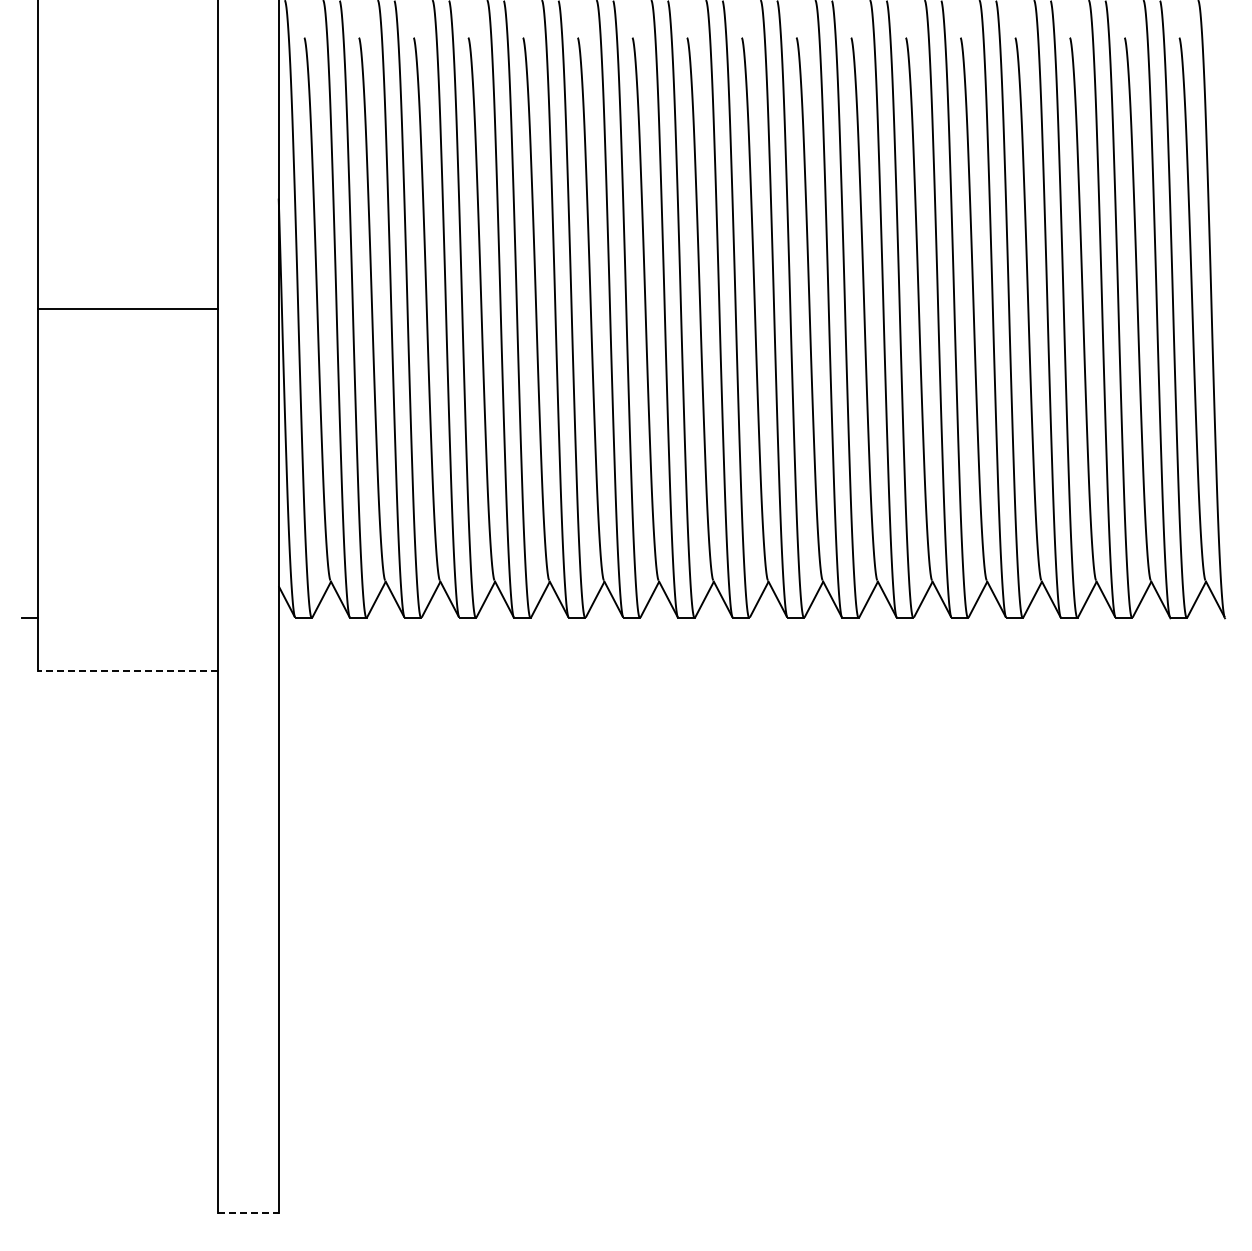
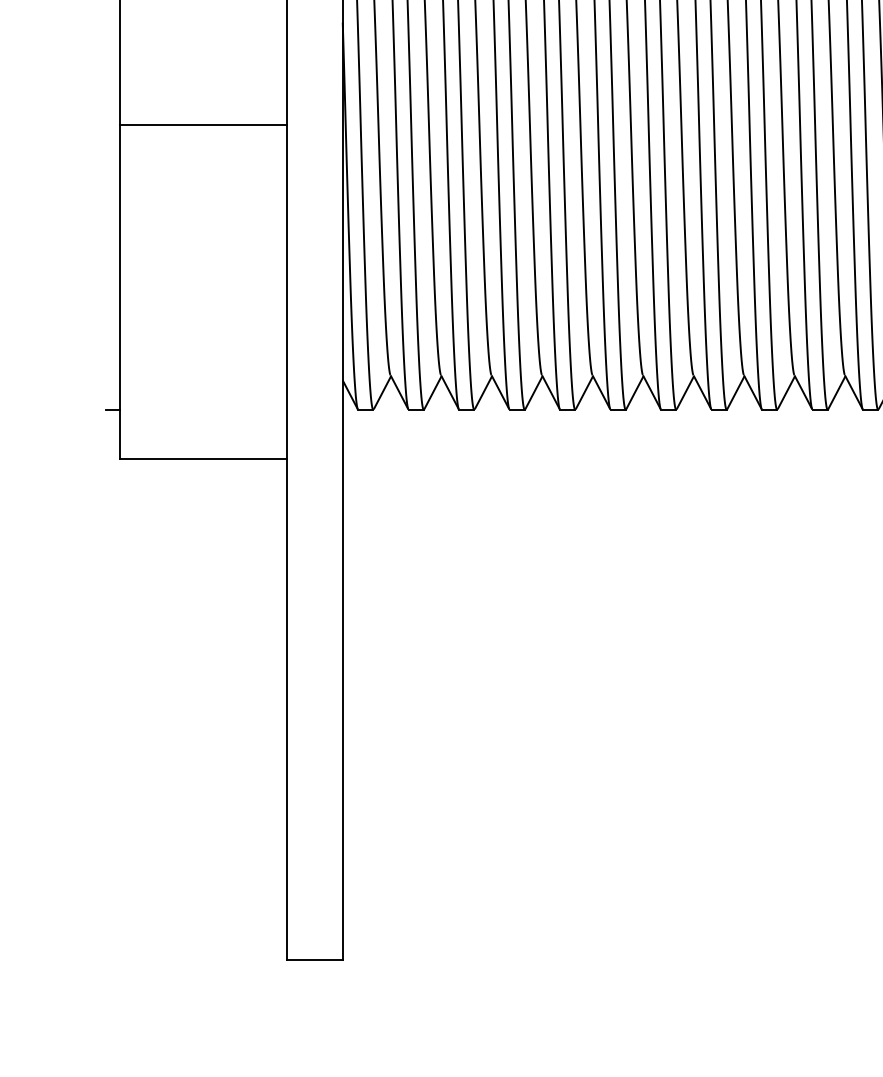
line: (127, 670) -> (203, 458), dashed -> solid
line: (249, 1213) -> (315, 959), dashed -> solid

